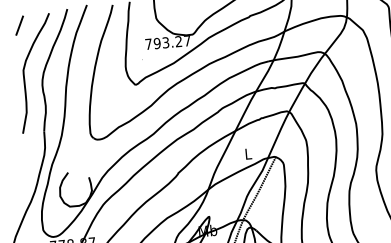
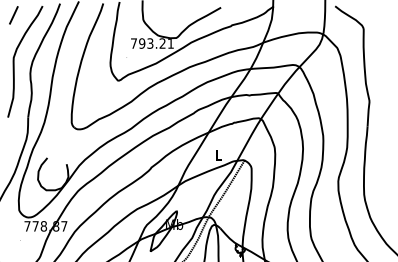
text: (187, 40) -> (170, 43), 793.27 -> 793.21

